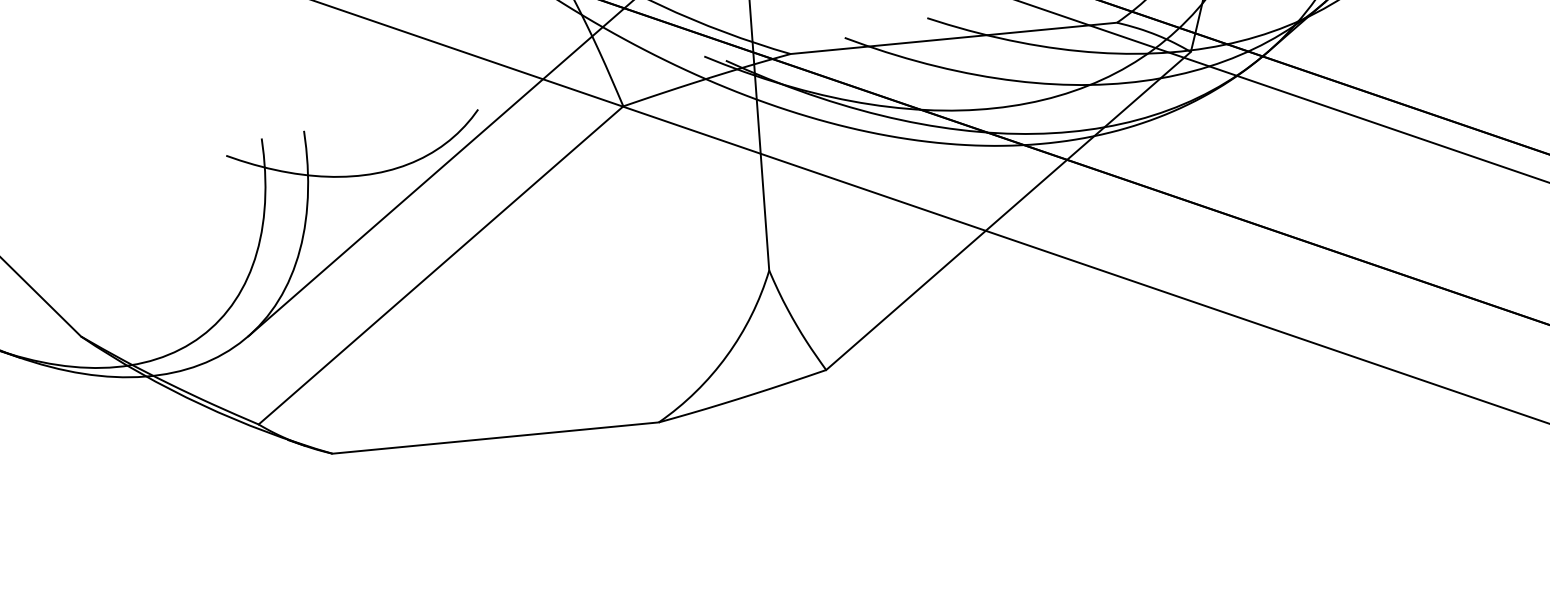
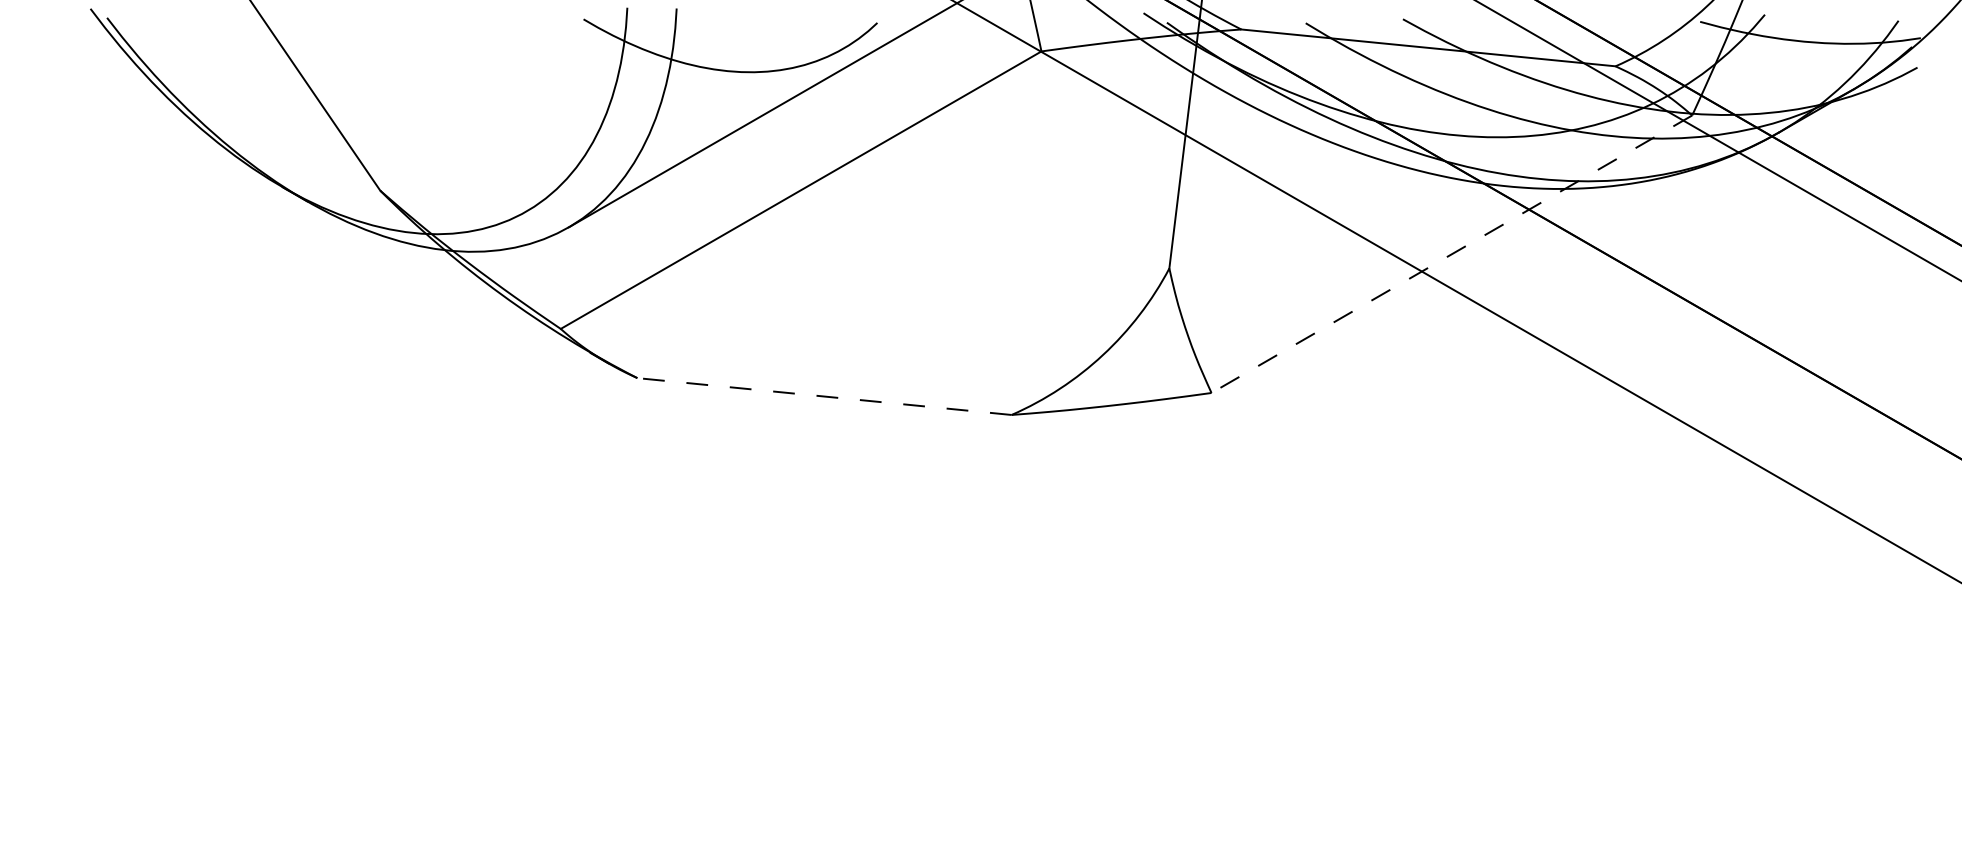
line: (1008, 211) -> (1451, 254), solid -> dashed
line: (495, 438) -> (824, 396), solid -> dashed

